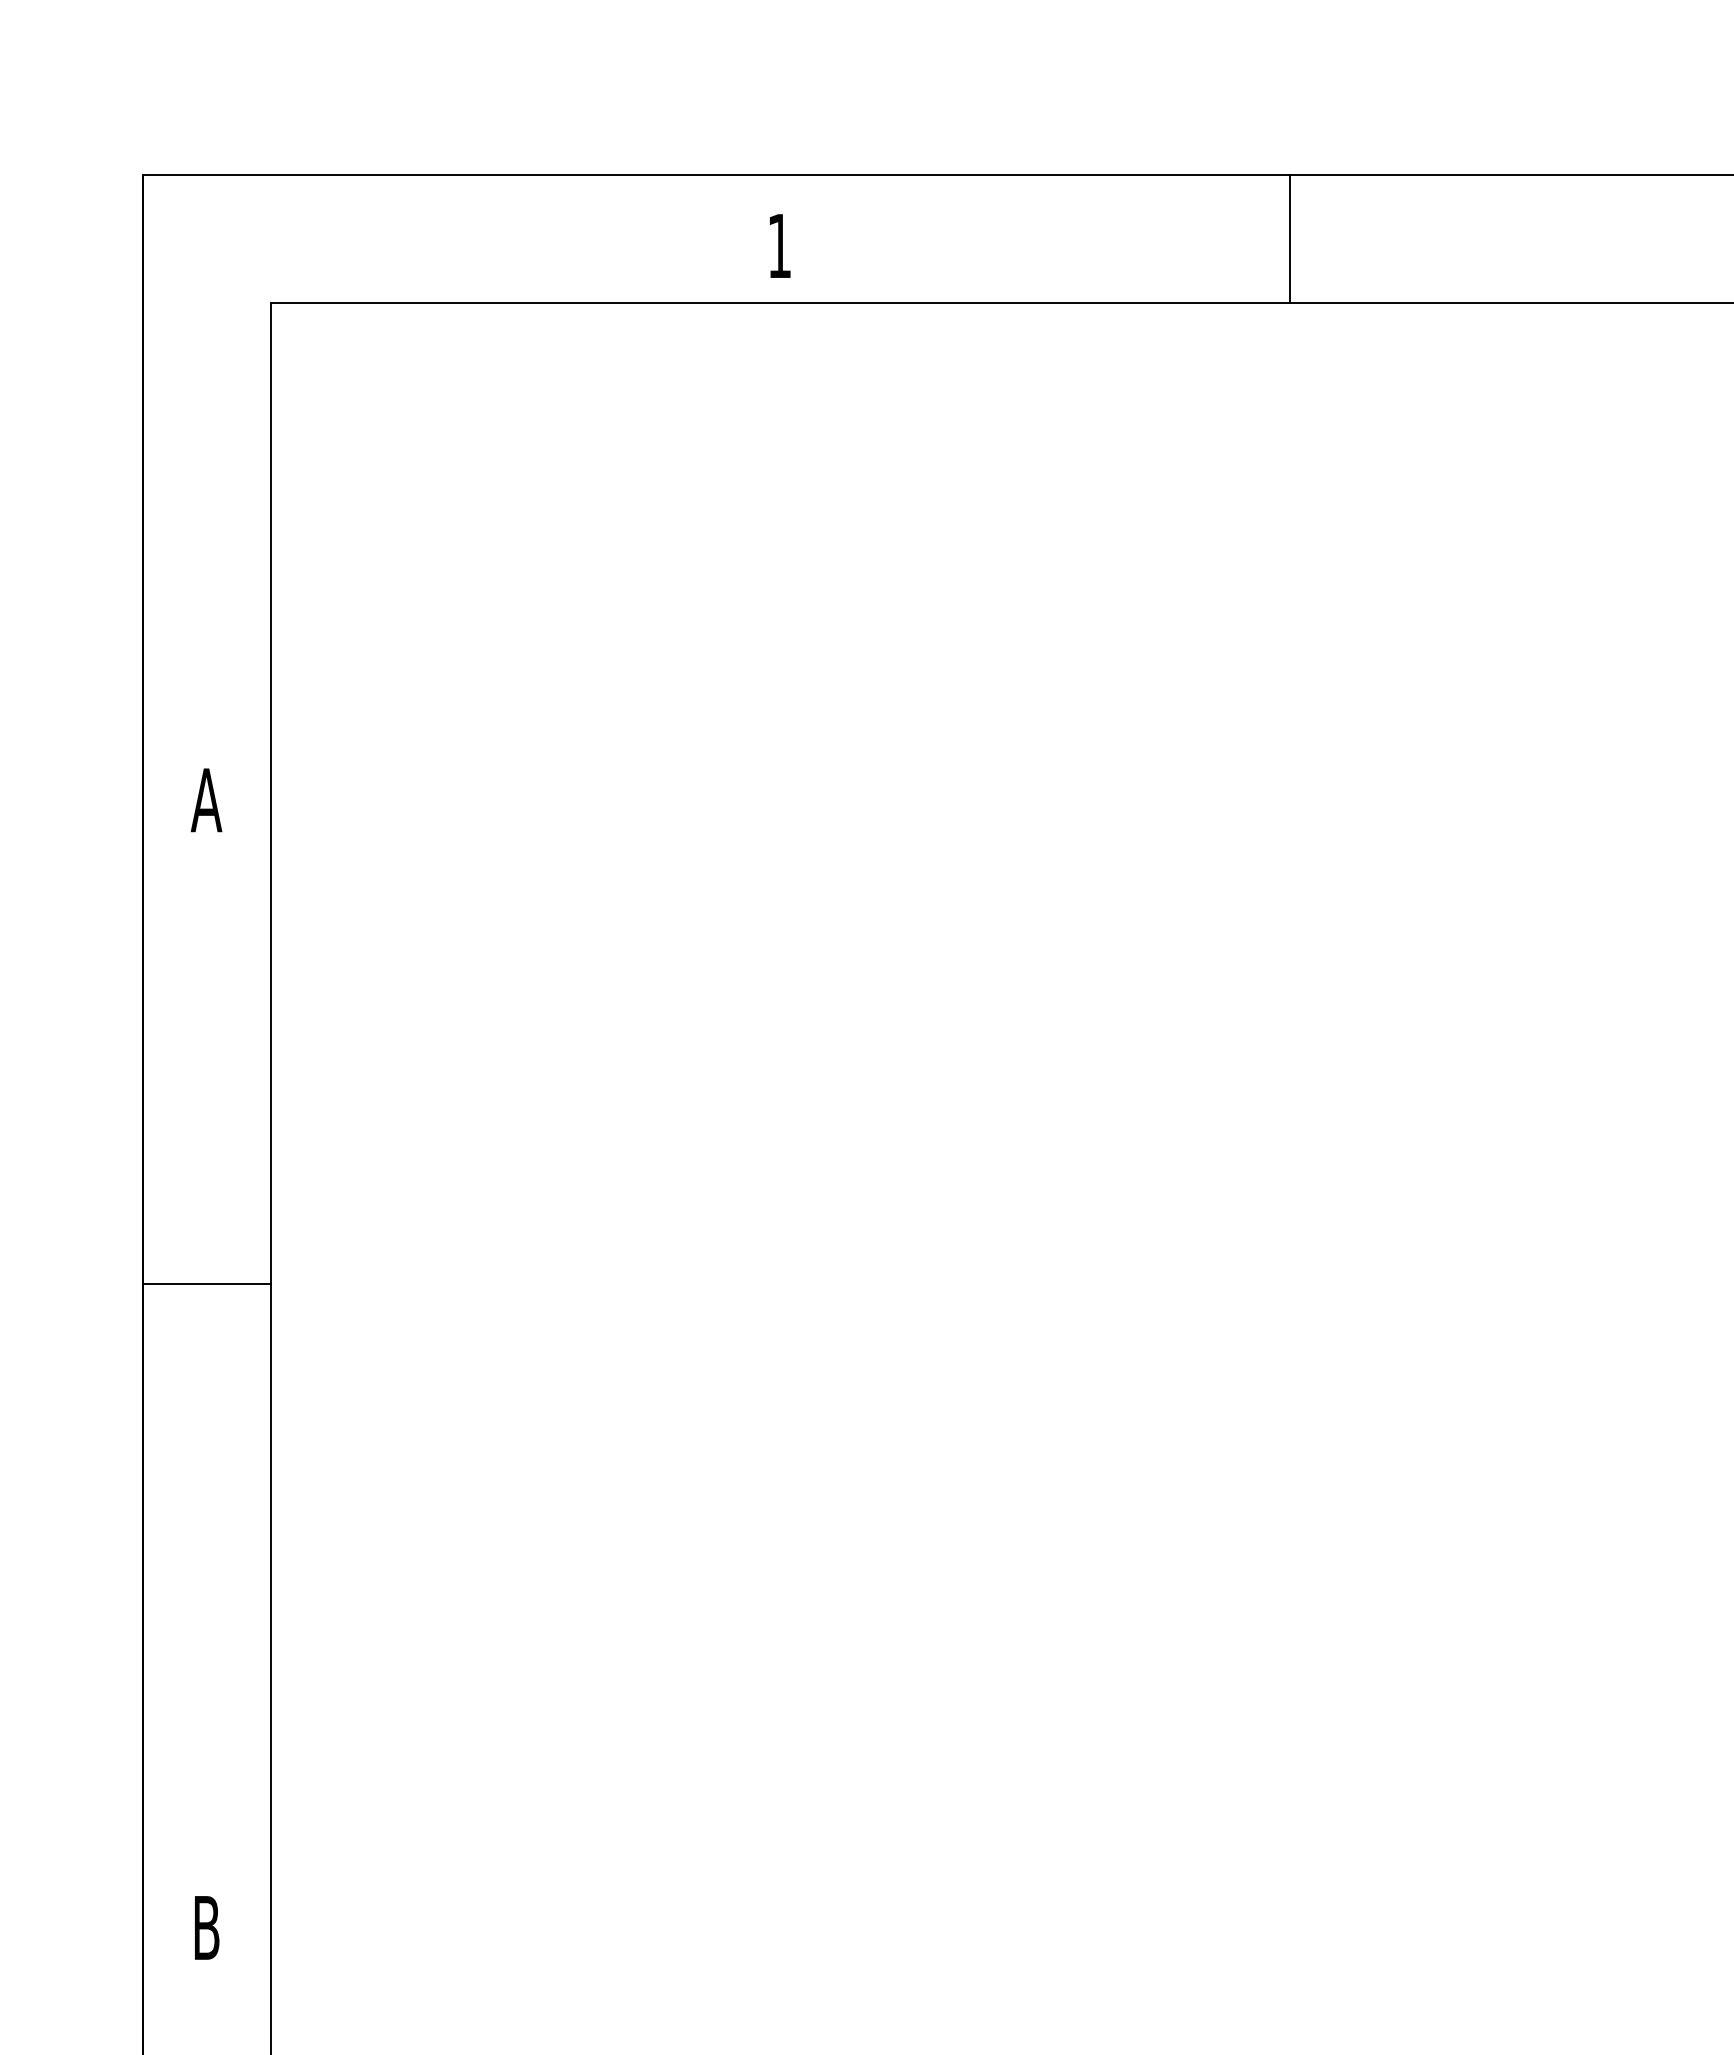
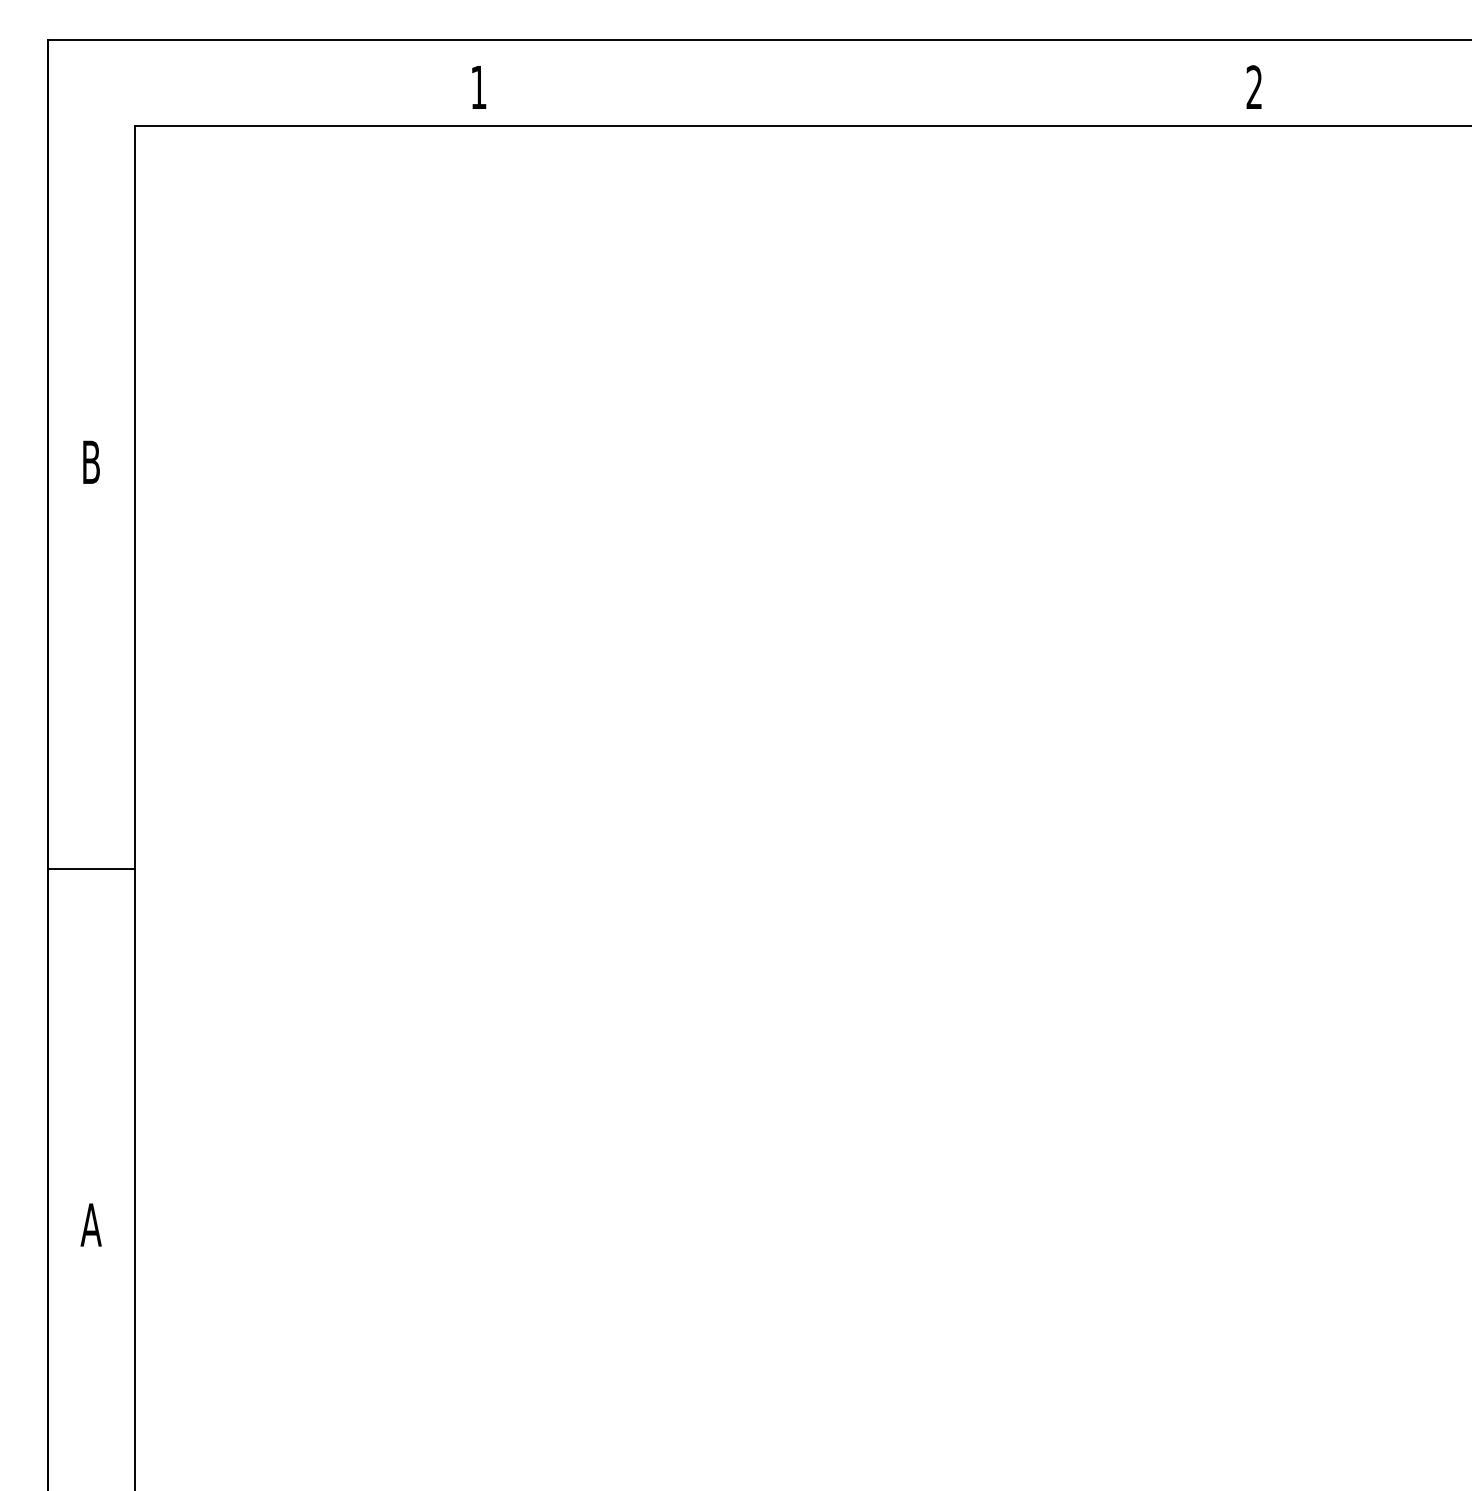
line: (1289, 238) -> (823, 82), removed
text: (205, 799) -> (90, 461), A -> B
line: (206, 1284) -> (91, 869), moved
text: (205, 1927) -> (90, 1224), B -> A

